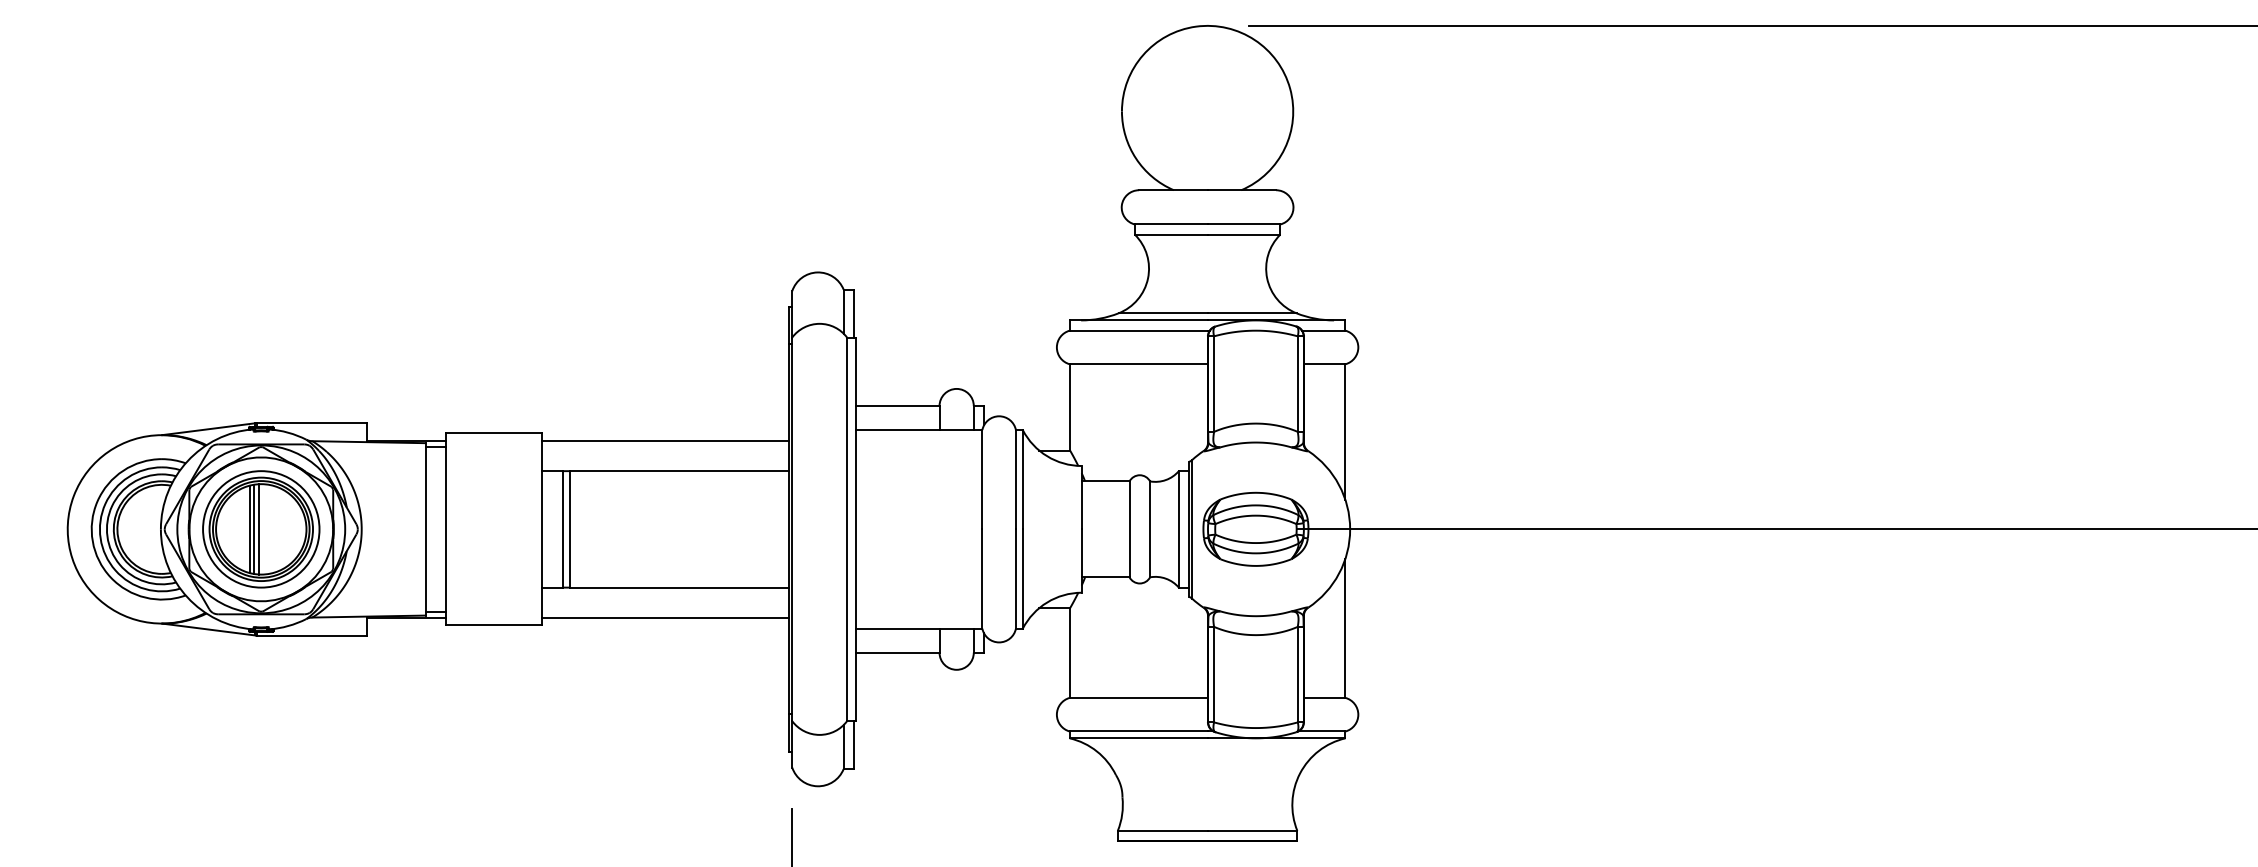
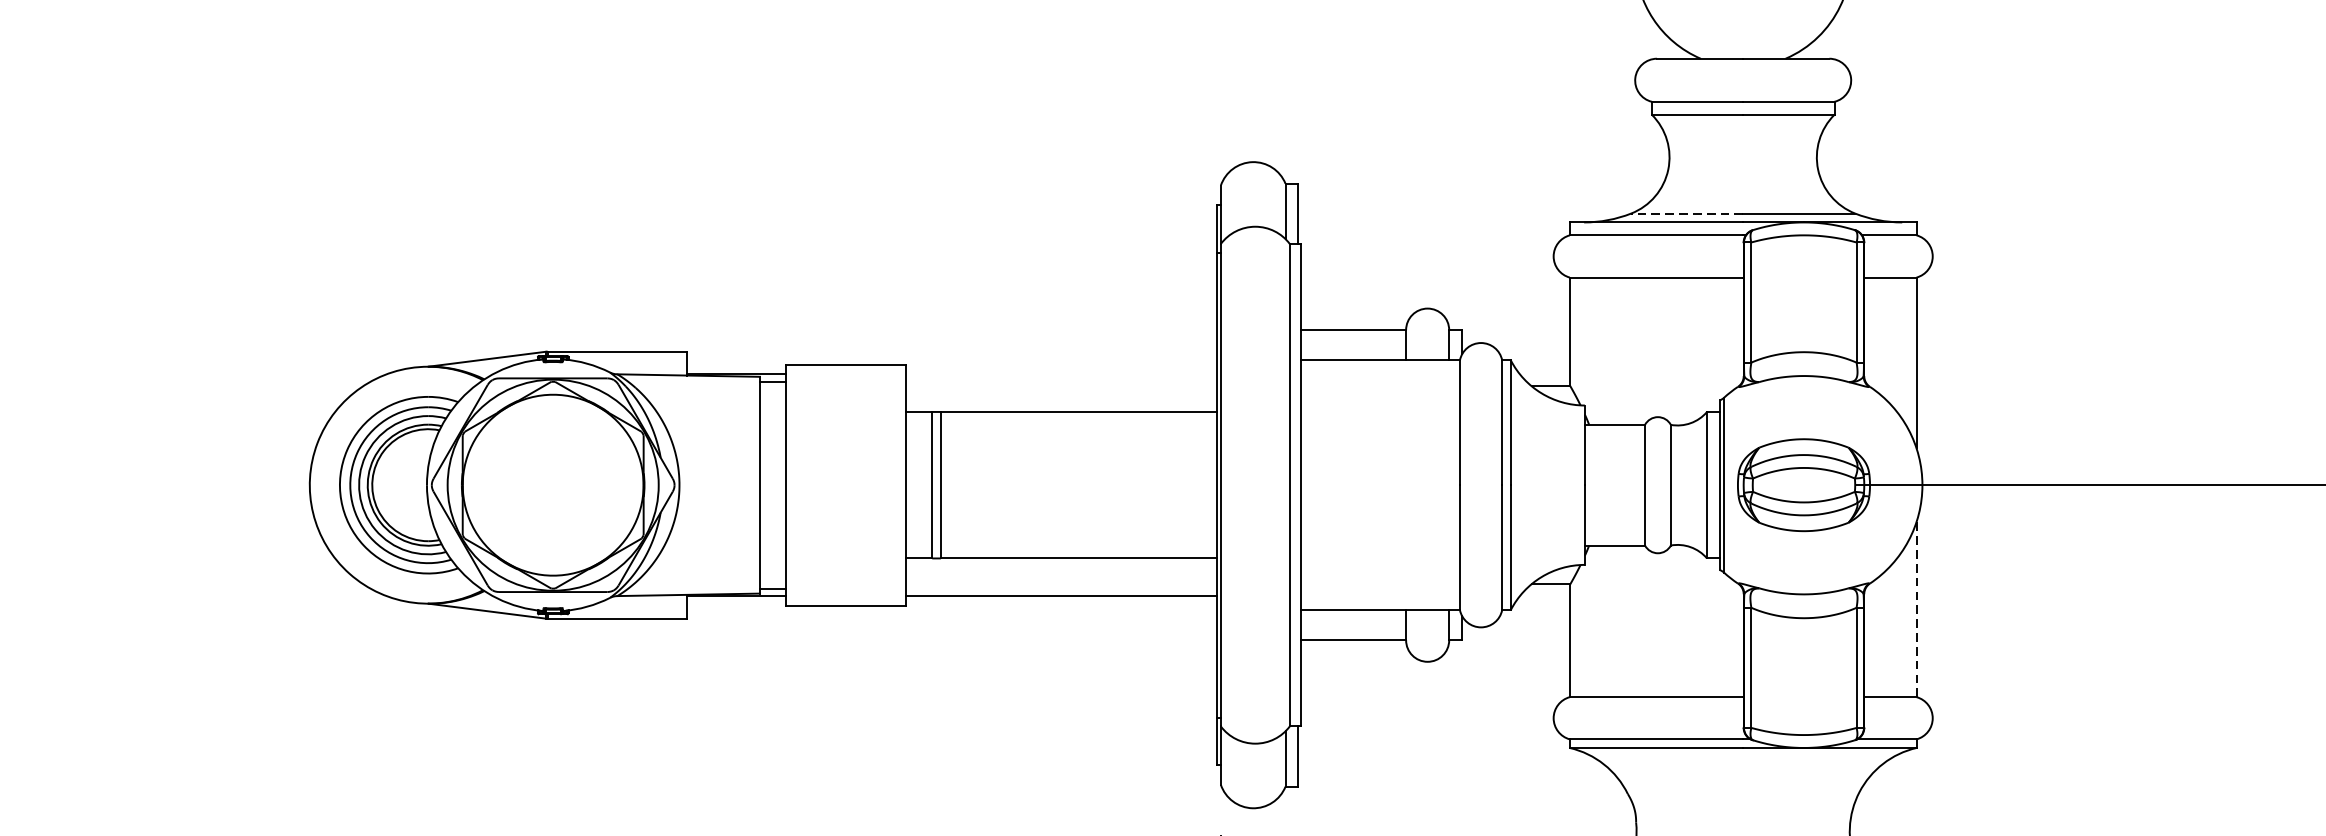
line: (1163, 313) -> (1687, 213), solid -> dashed
line: (665, 441) -> (1061, 374), removed
part: (261, 529) -> (553, 485), removed
line: (1345, 628) -> (1916, 609), solid -> dashed

